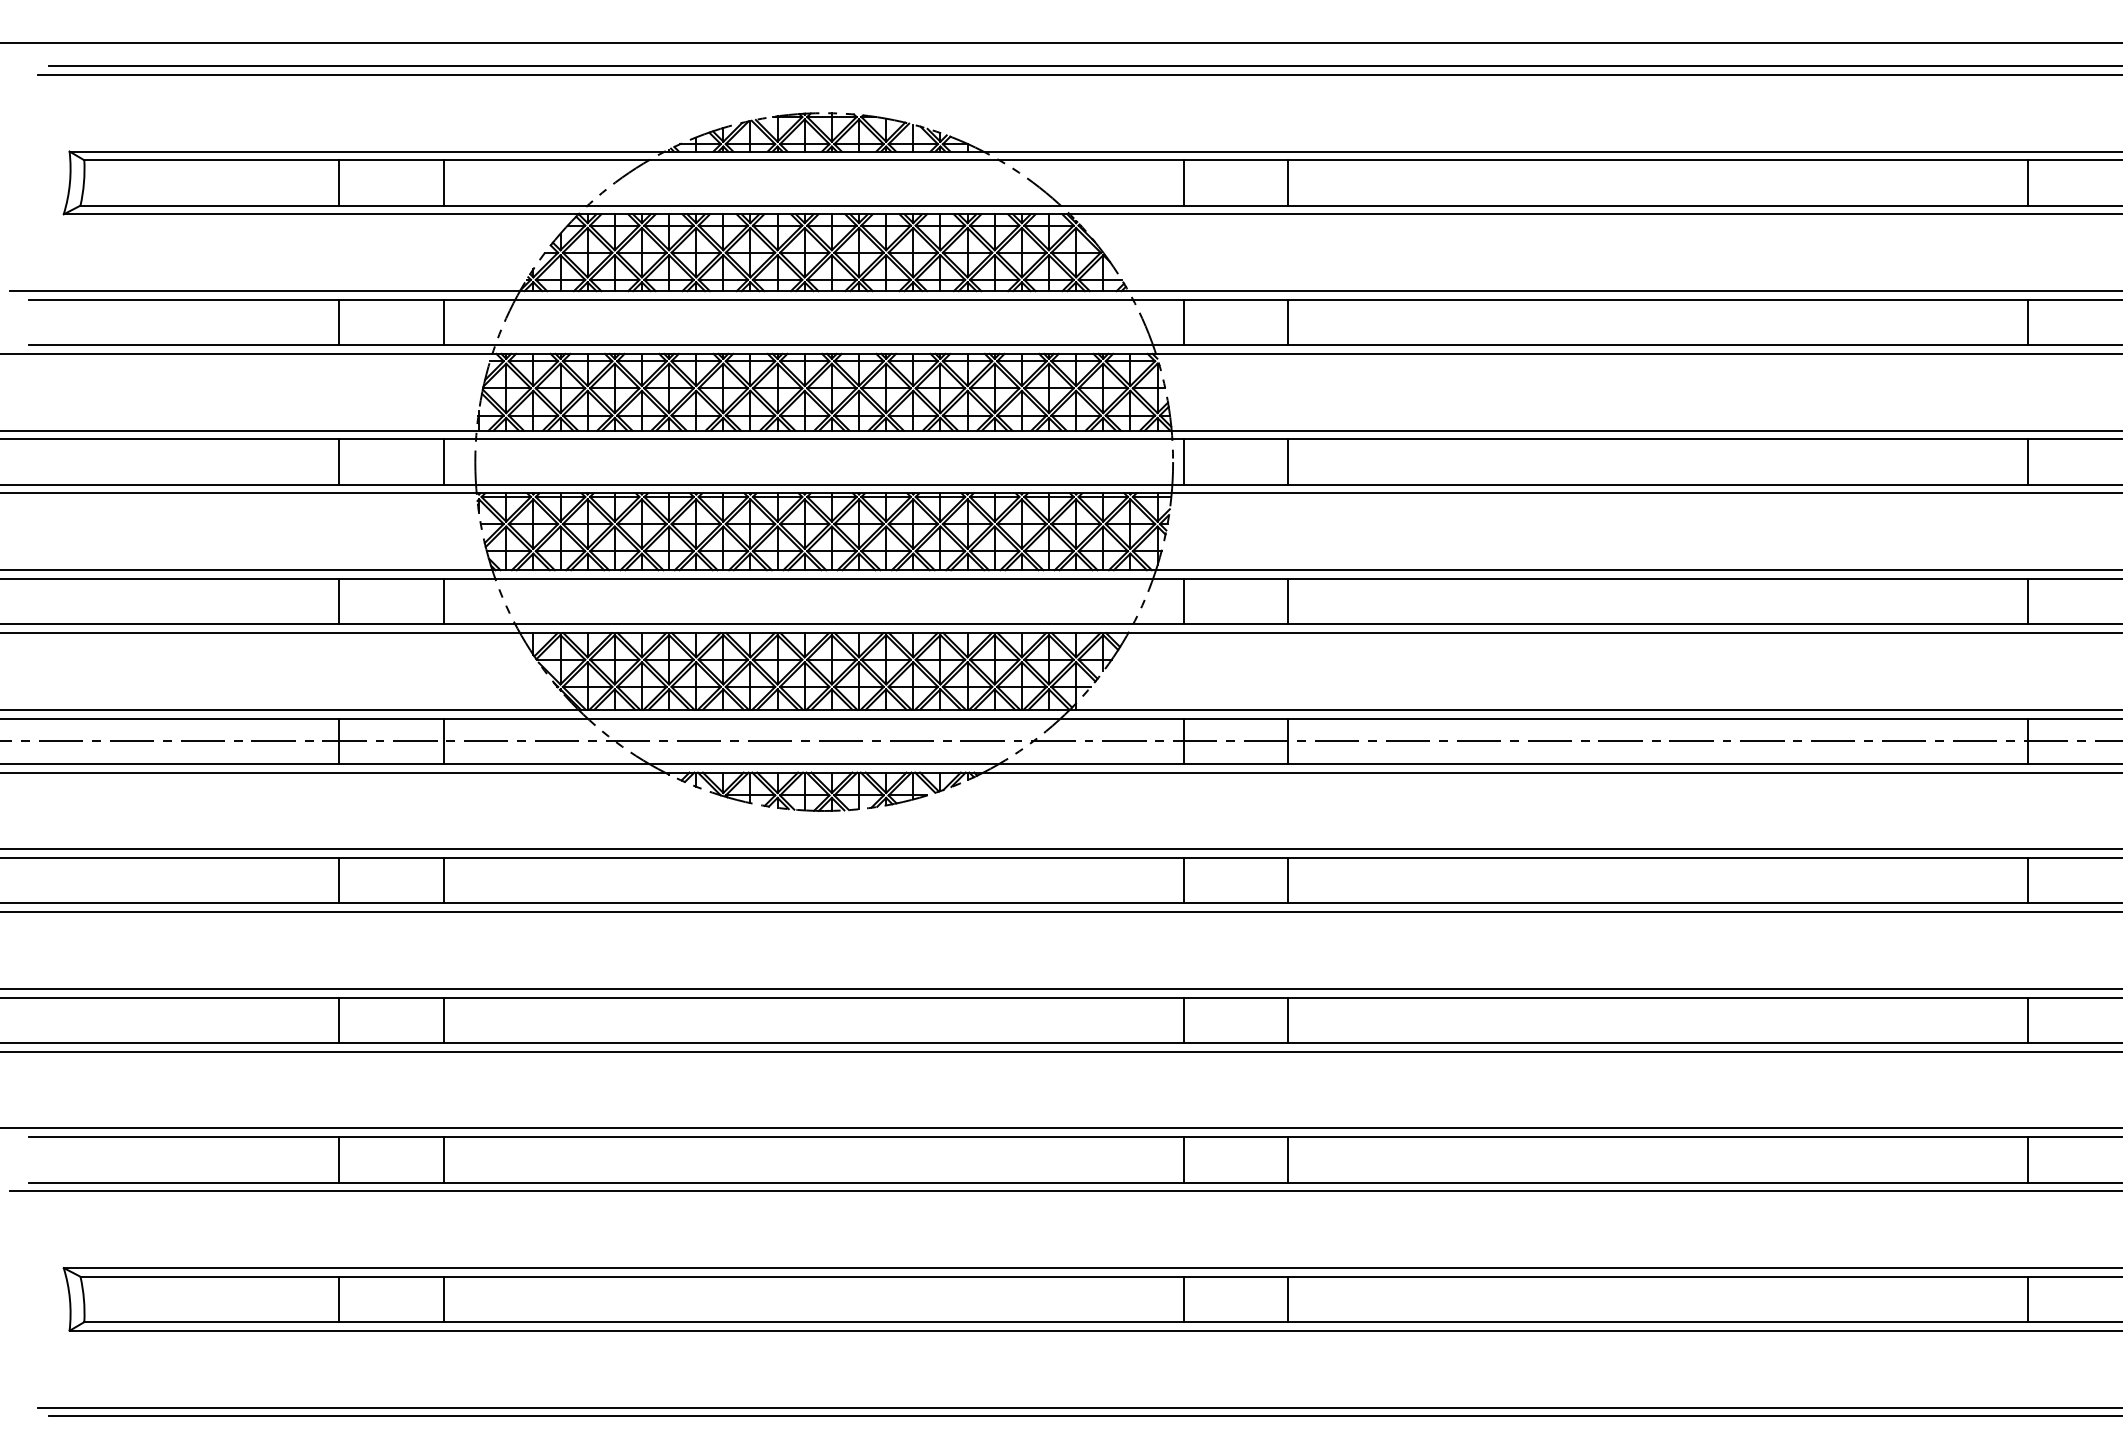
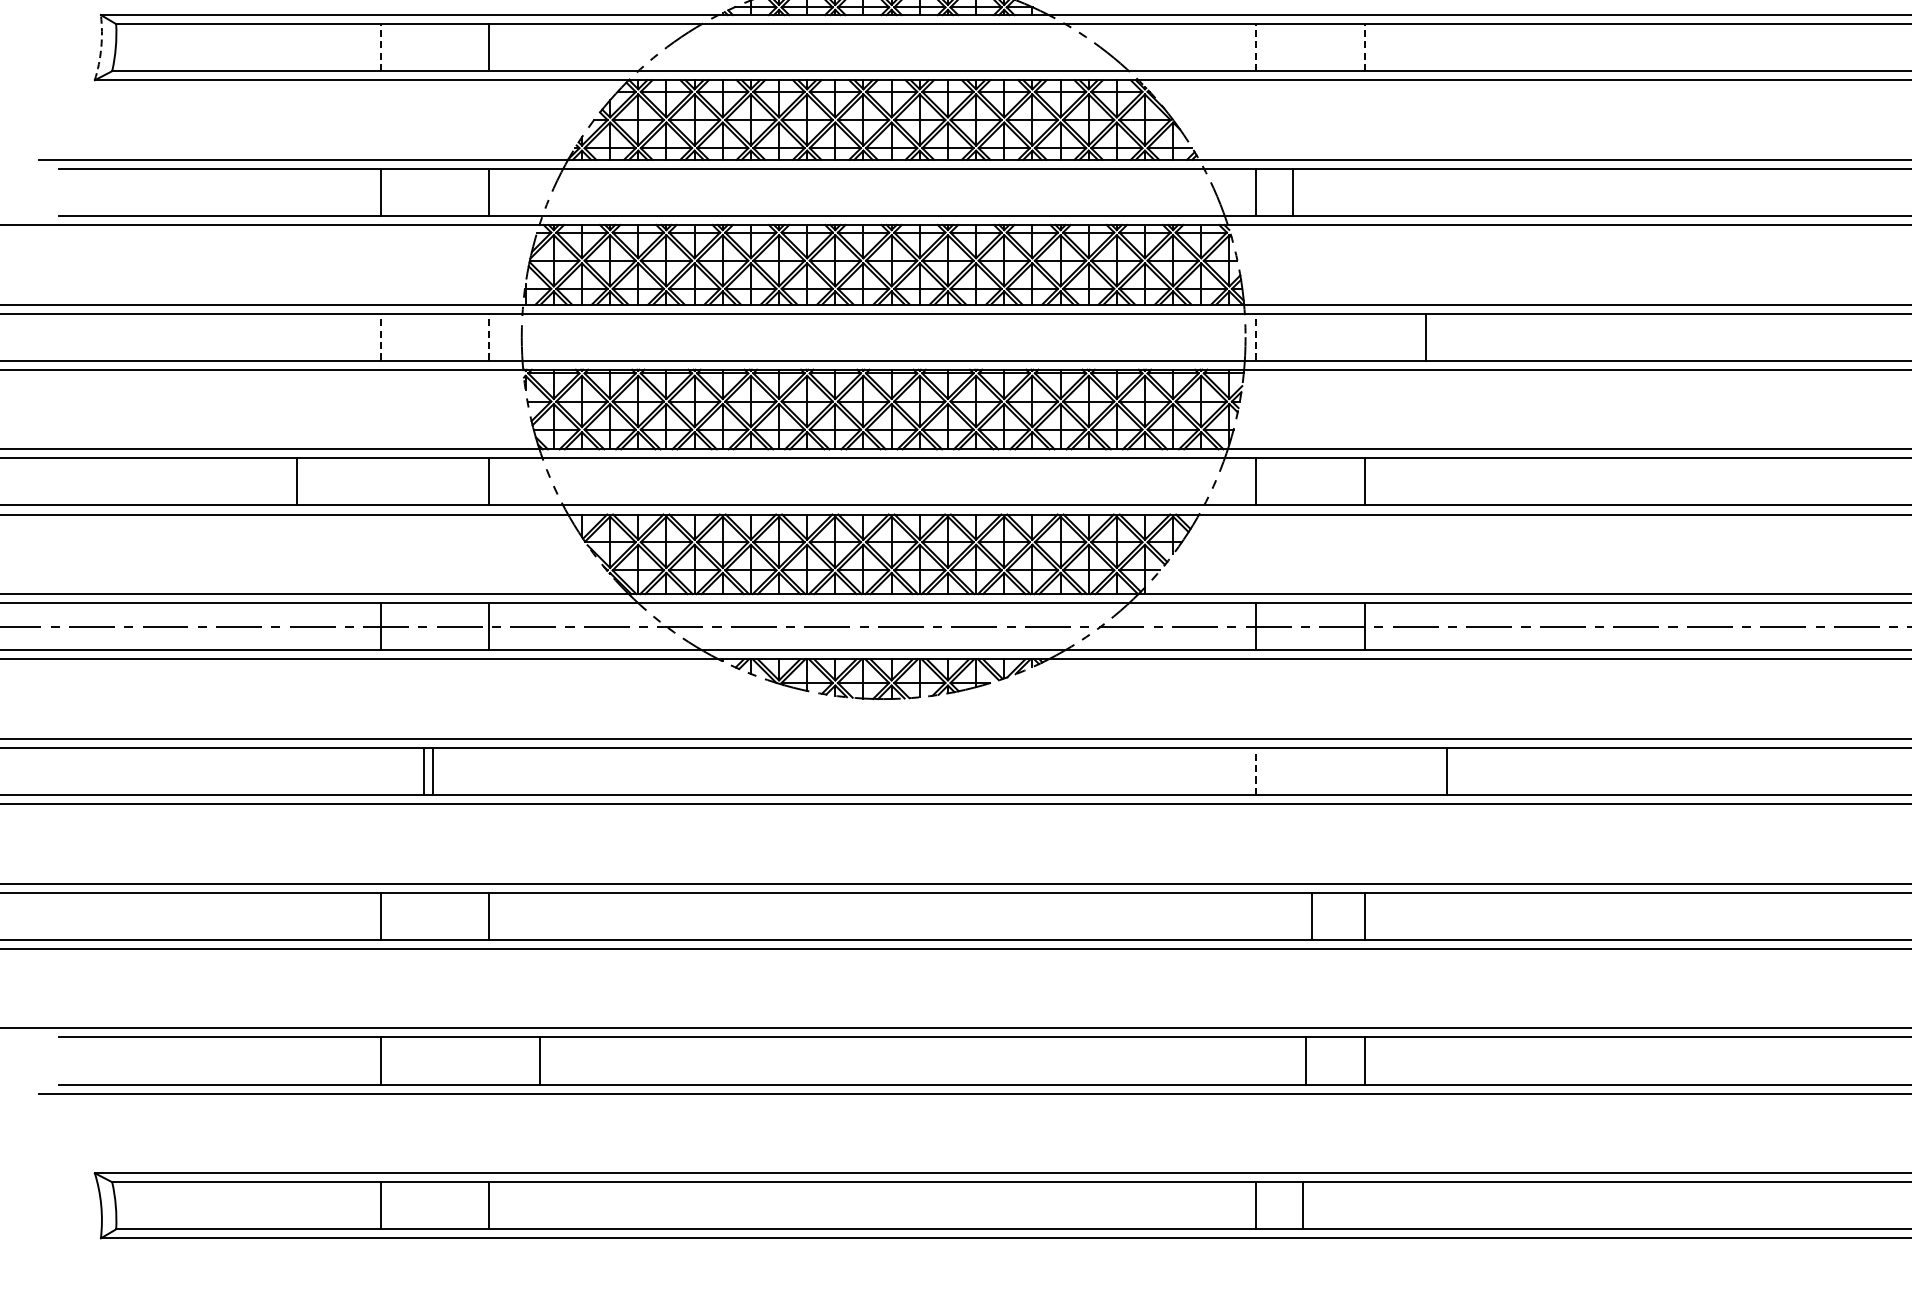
line: (339, 182) -> (380, 47), solid -> dashed
line: (1183, 182) -> (1256, 47), solid -> dashed
line: (1288, 182) -> (1365, 47), solid -> dashed
arc: (69, 183) -> (100, 48), solid -> dashed
line: (1288, 322) -> (1293, 192), moved
line: (1288, 461) -> (1426, 336), moved
line: (339, 462) -> (380, 337), solid -> dashed
line: (443, 462) -> (488, 337), solid -> dashed
line: (1183, 462) -> (1256, 337), solid -> dashed
line: (339, 601) -> (296, 481), moved
line: (339, 880) -> (432, 771), moved
line: (443, 880) -> (423, 771), moved
line: (1183, 880) -> (1256, 771), solid -> dashed
line: (1288, 880) -> (1447, 771), moved
line: (1183, 1019) -> (1312, 915), moved
line: (443, 1159) -> (539, 1060), moved
line: (1183, 1159) -> (1306, 1060), moved
line: (1288, 1299) -> (1303, 1205), moved

